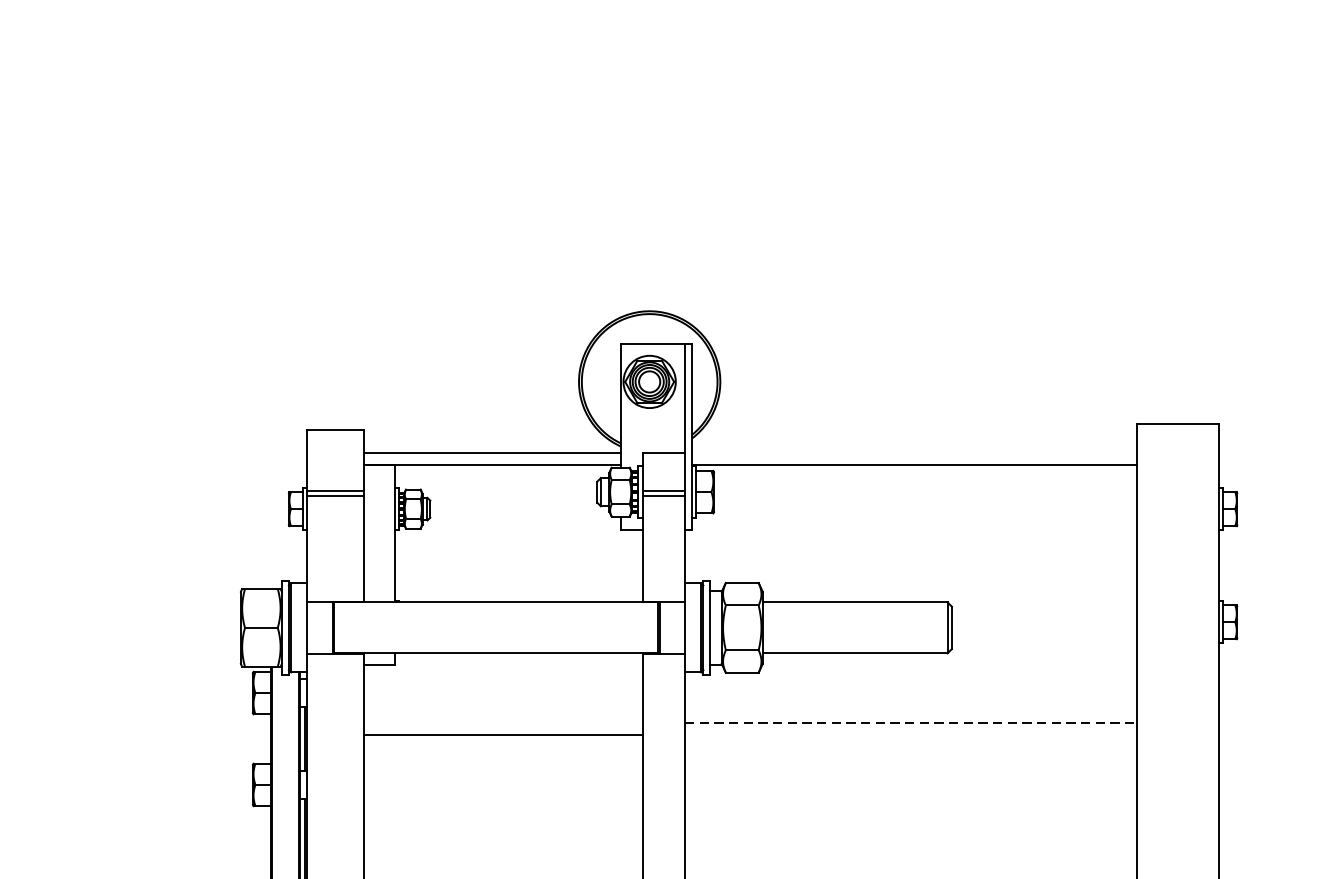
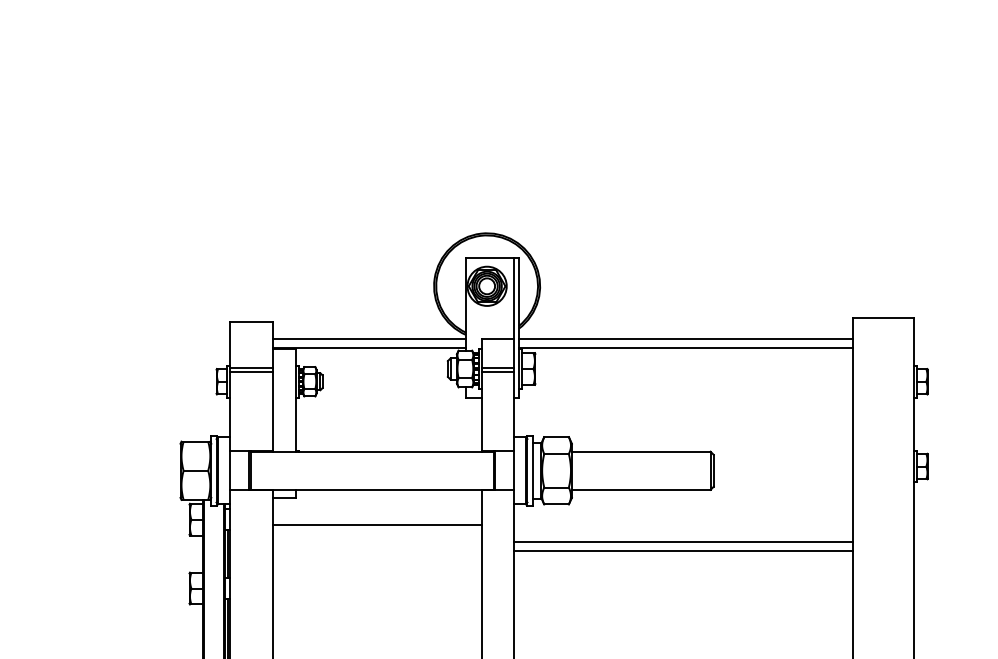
line: (914, 452) -> (685, 339), added
line: (911, 723) -> (683, 542), dashed -> solid
line: (502, 734) -> (376, 524), moved
line: (910, 735) -> (682, 551), added

